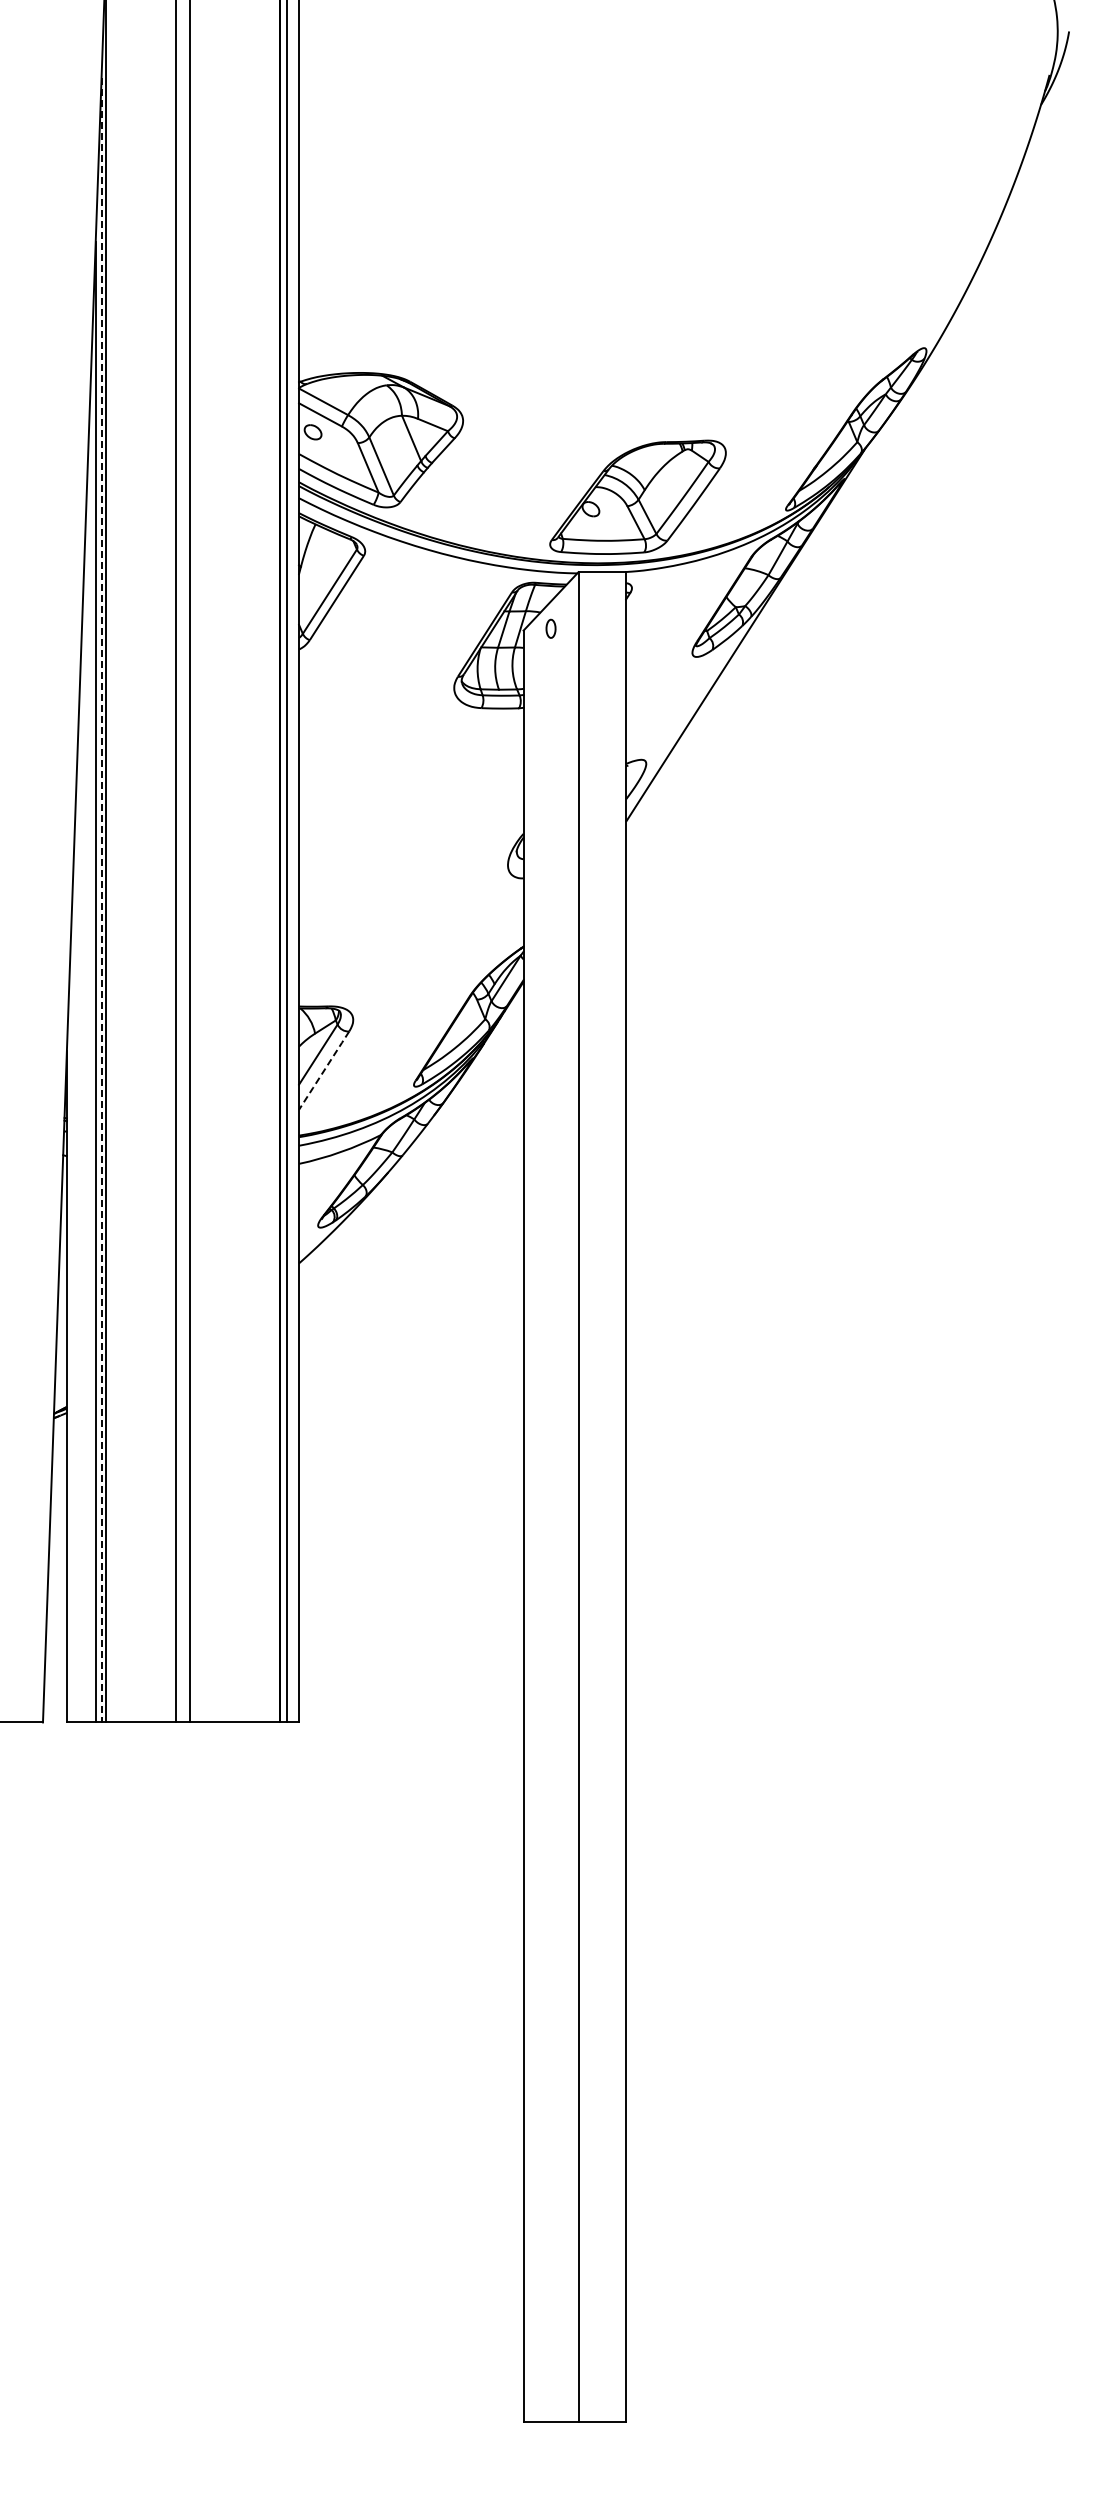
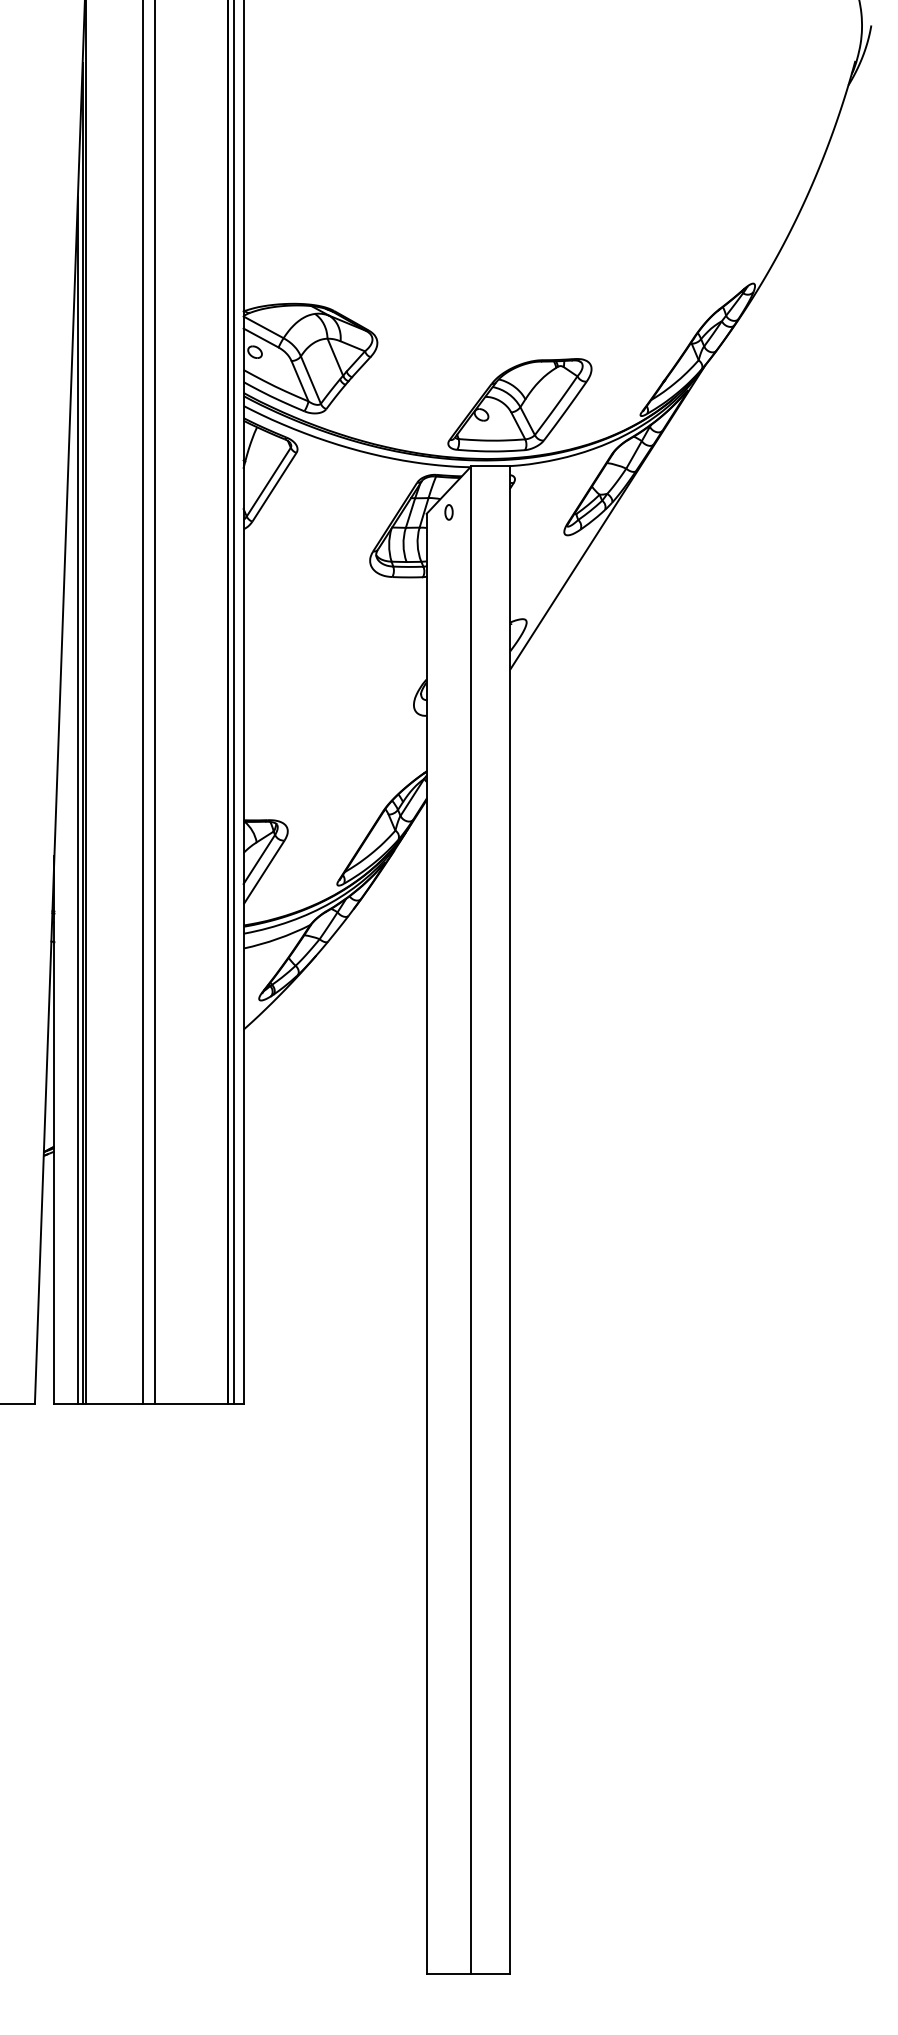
line: (101, 900) -> (82, 733), dashed -> solid
line: (323, 1071) -> (263, 873), dashed -> solid

